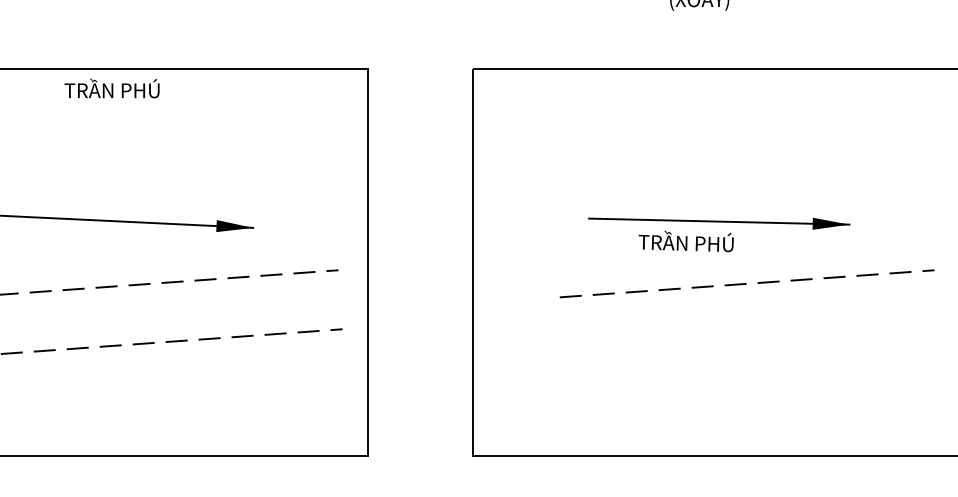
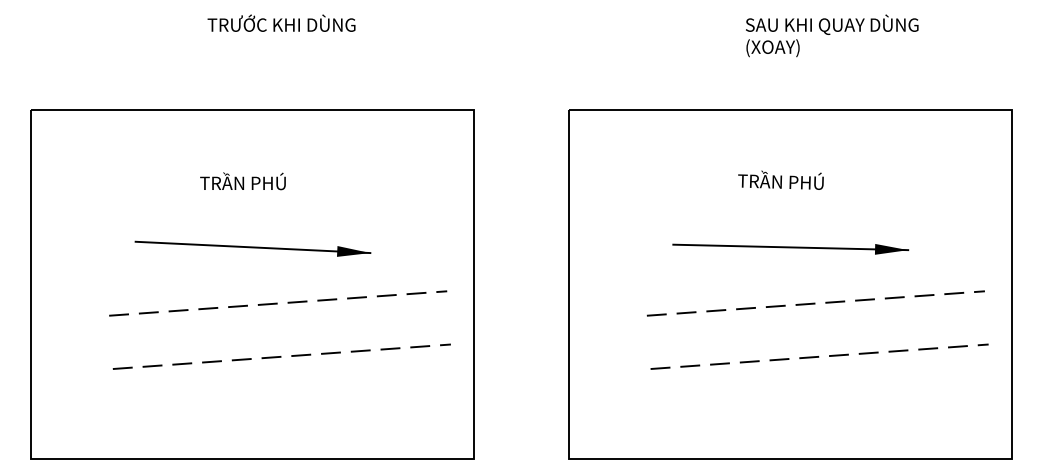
text: (111, 88) -> (242, 181), moved
text: (685, 240) -> (780, 179), moved
line: (751, 342) -> (819, 356), added

